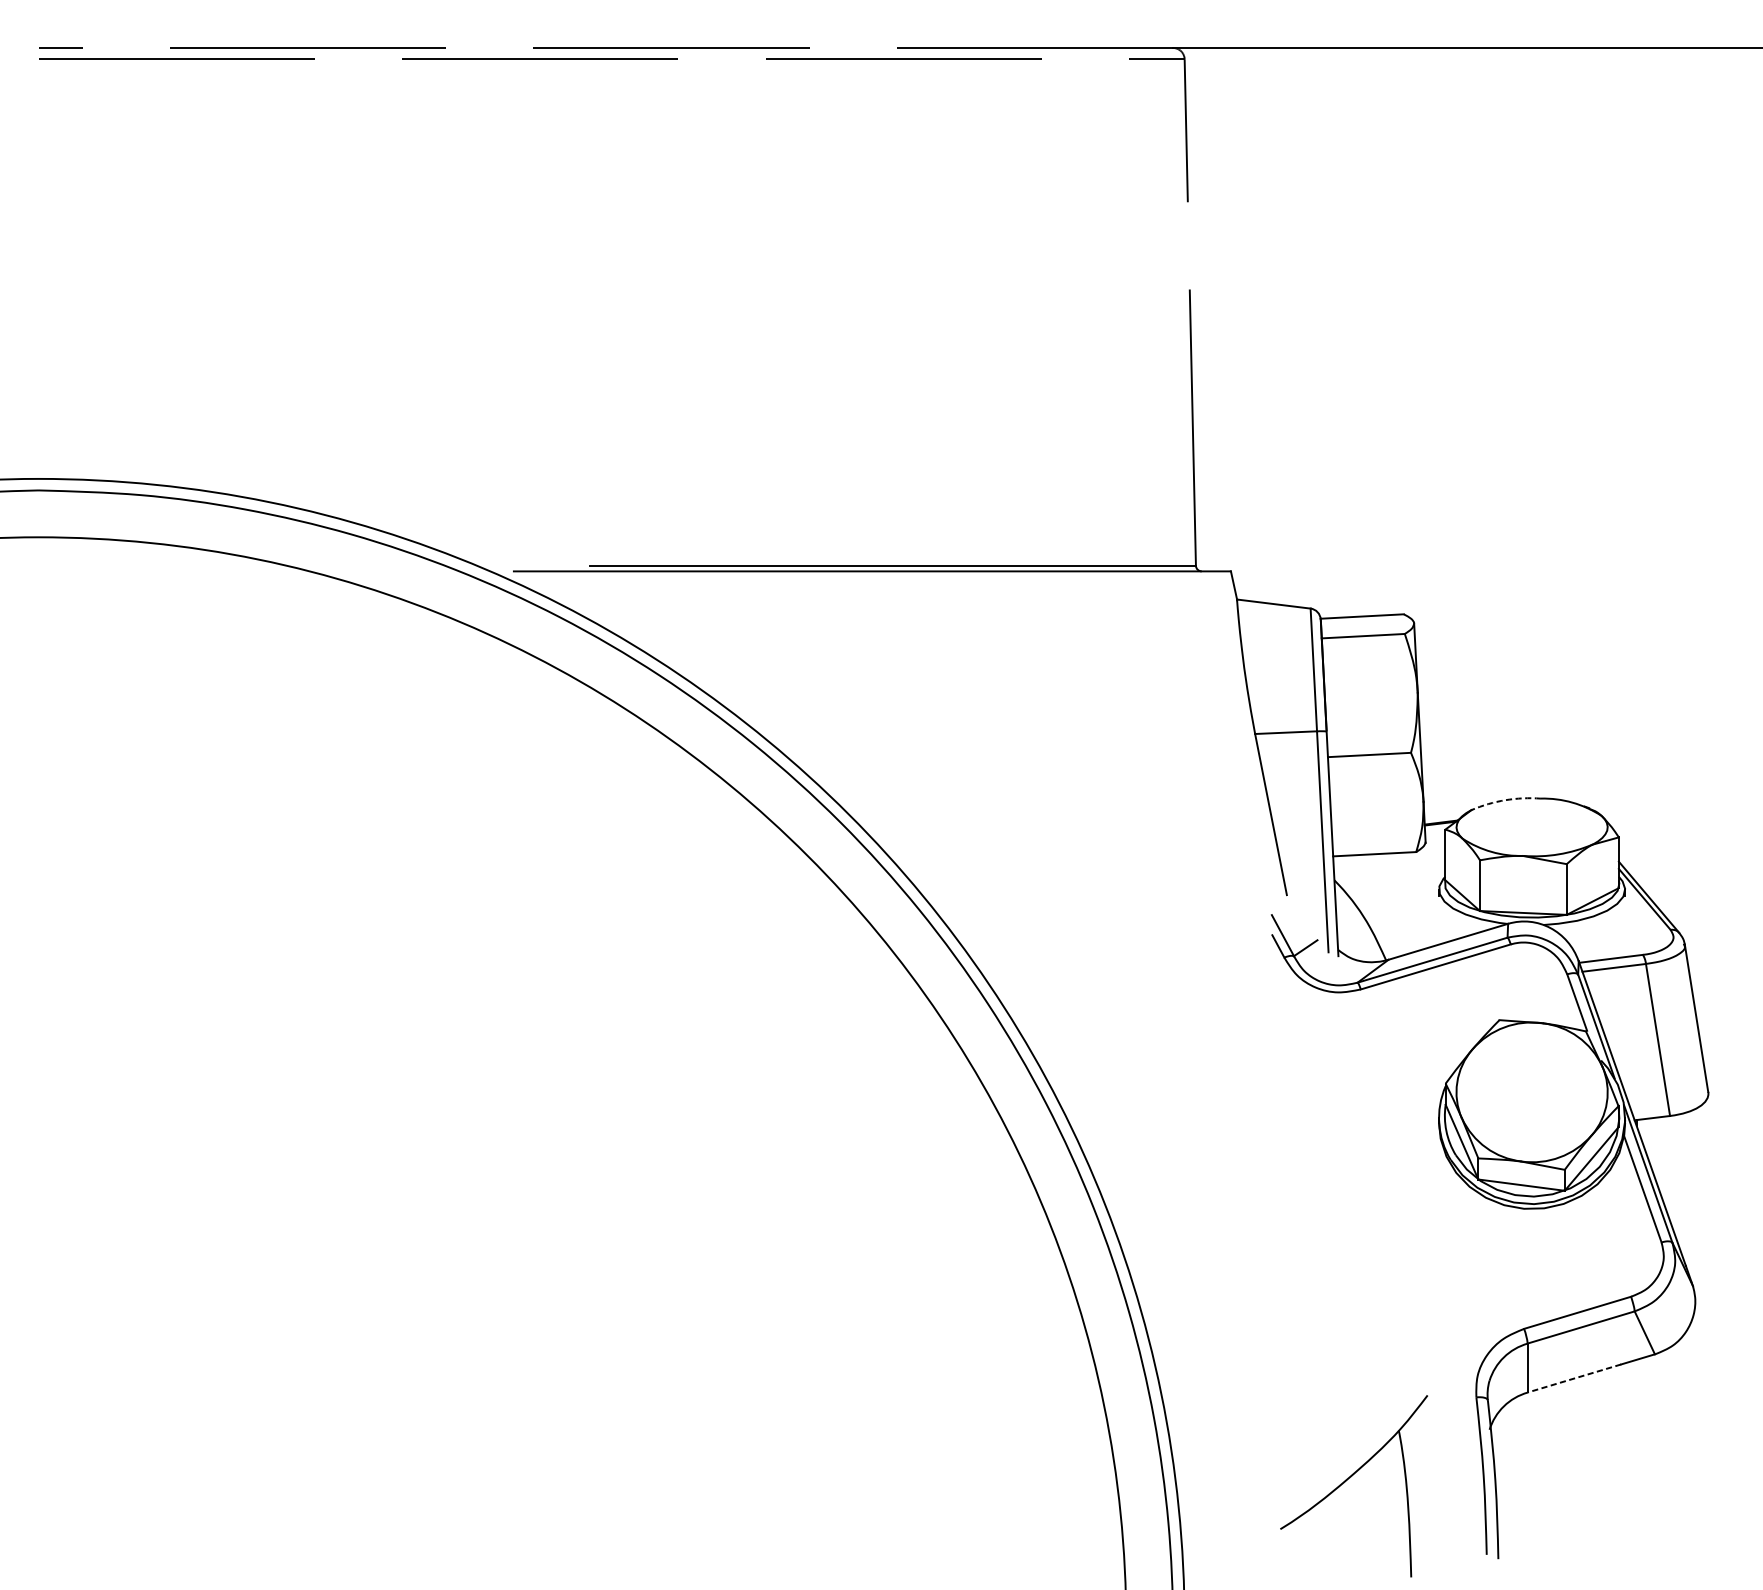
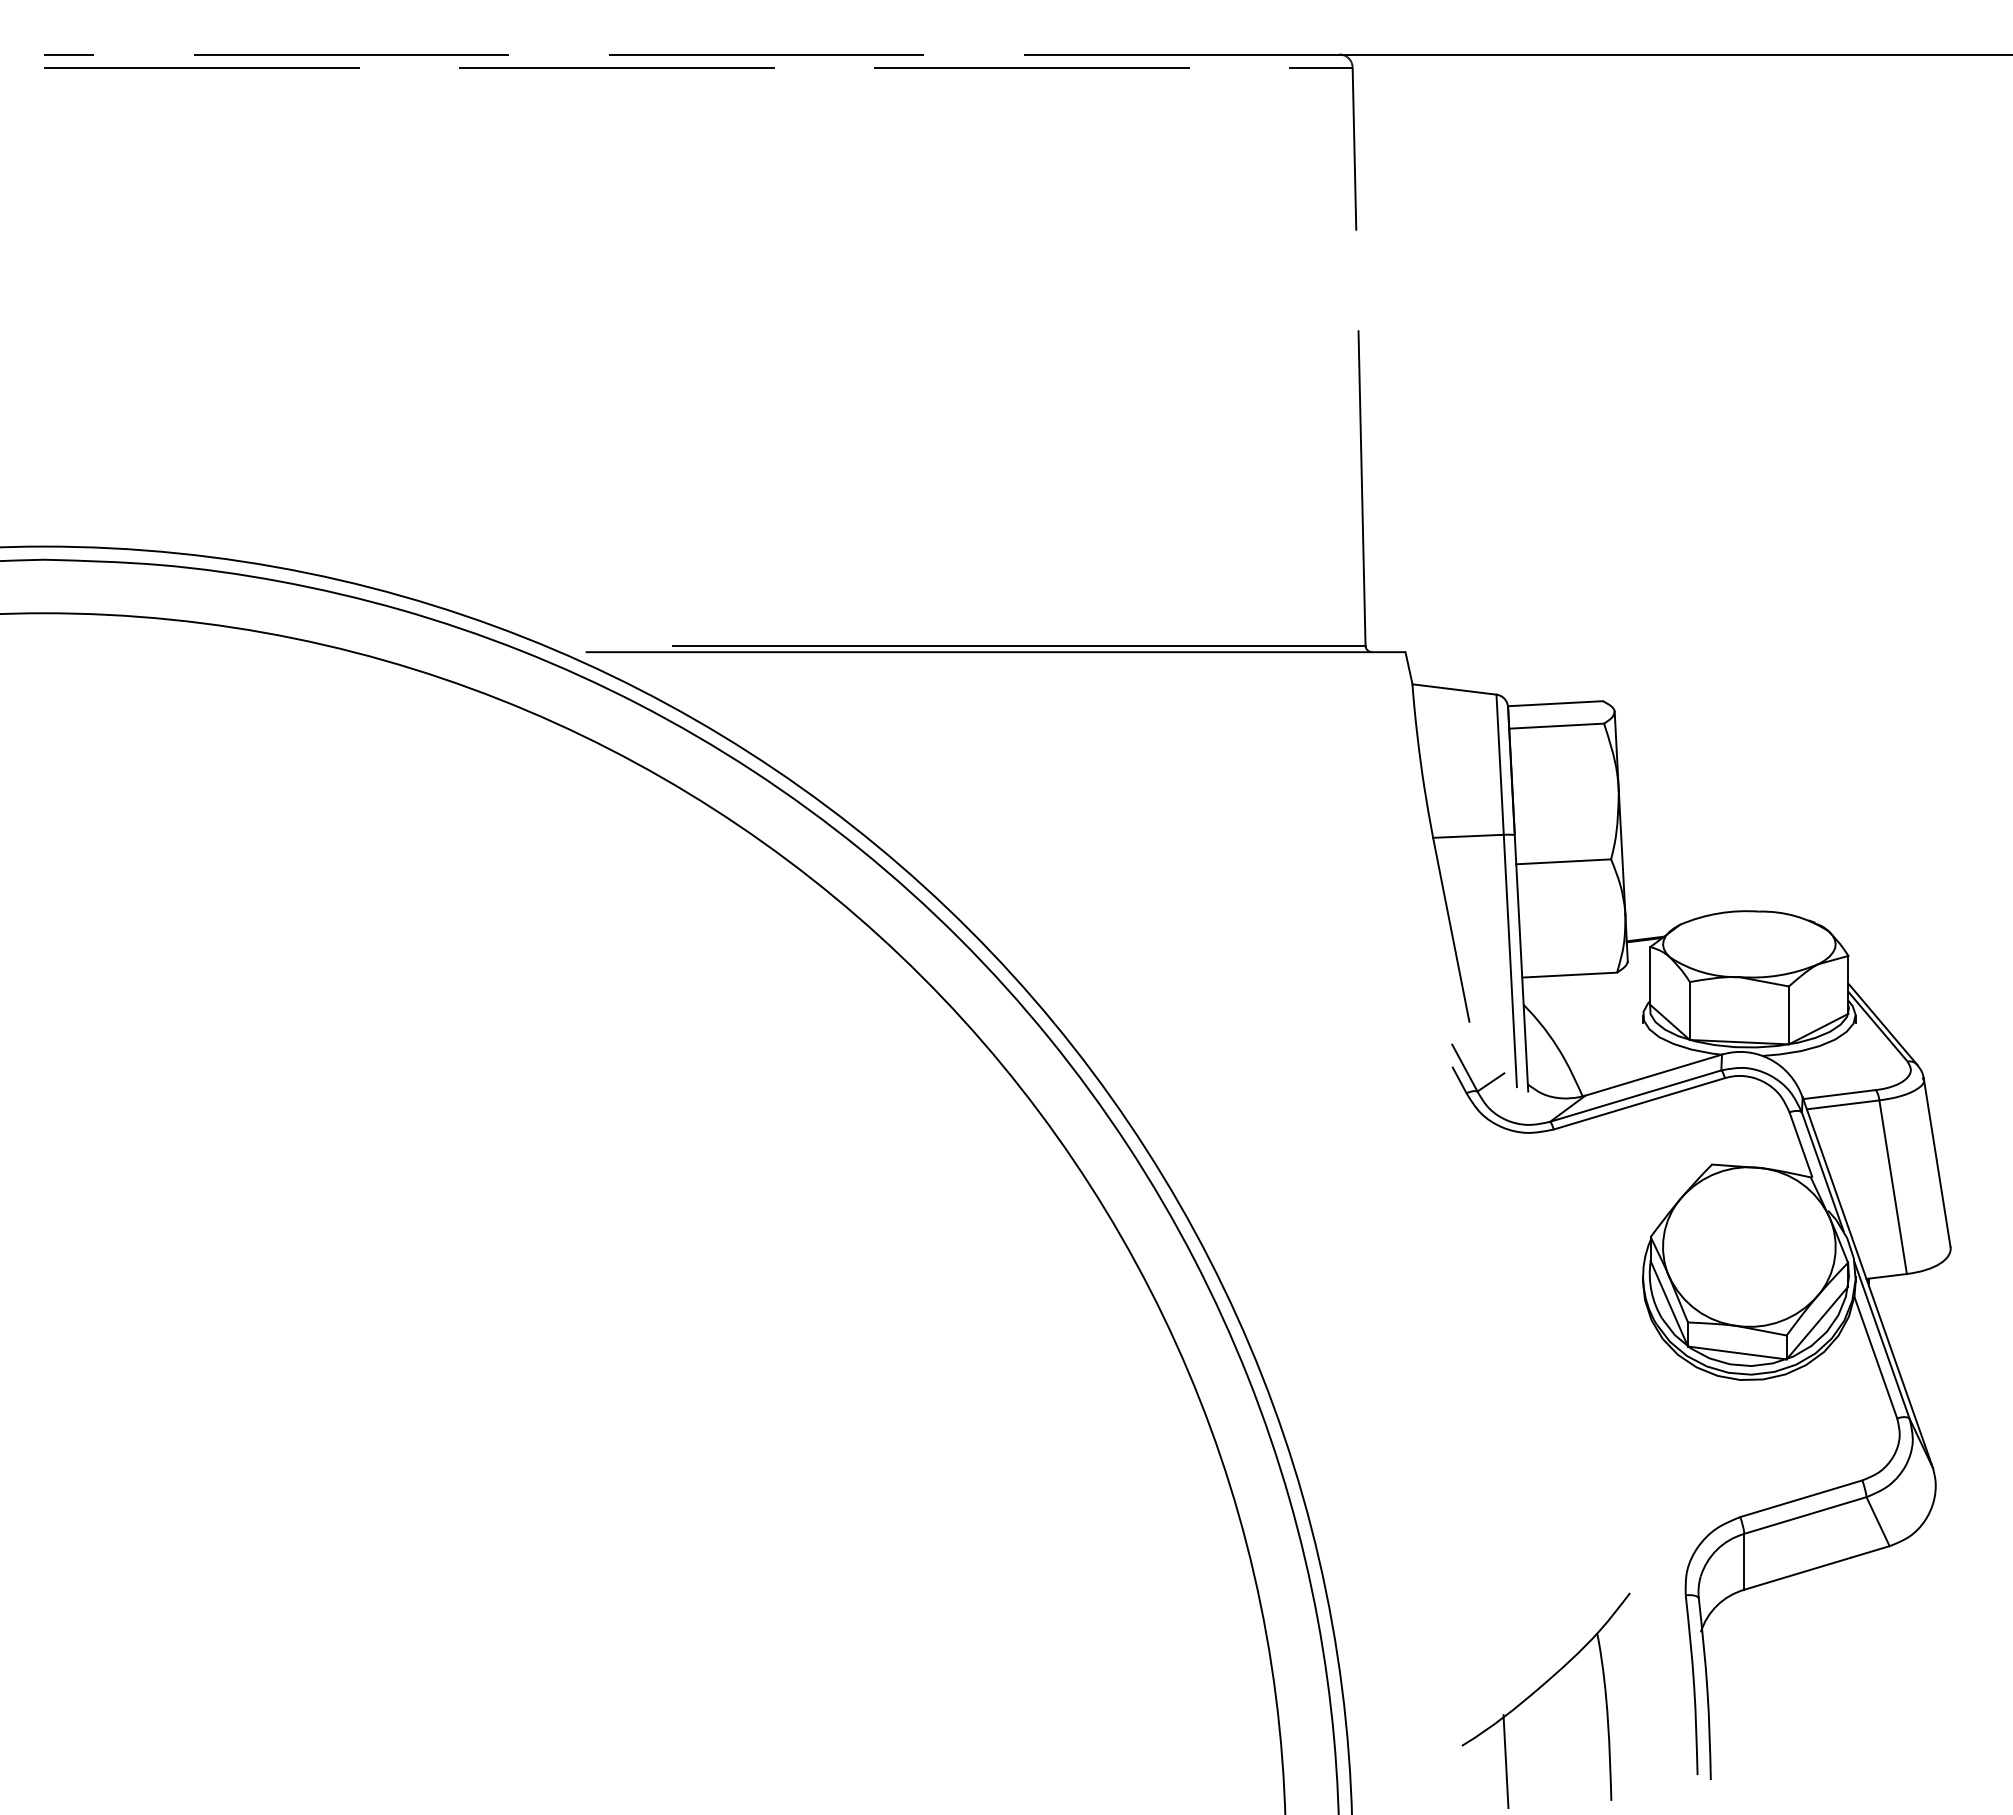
arc: (1505, 800) -> (1719, 913), dashed -> solid
line: (1574, 1378) -> (1797, 1573), dashed -> solid
line: (1318, 1542) -> (1505, 1761), added

